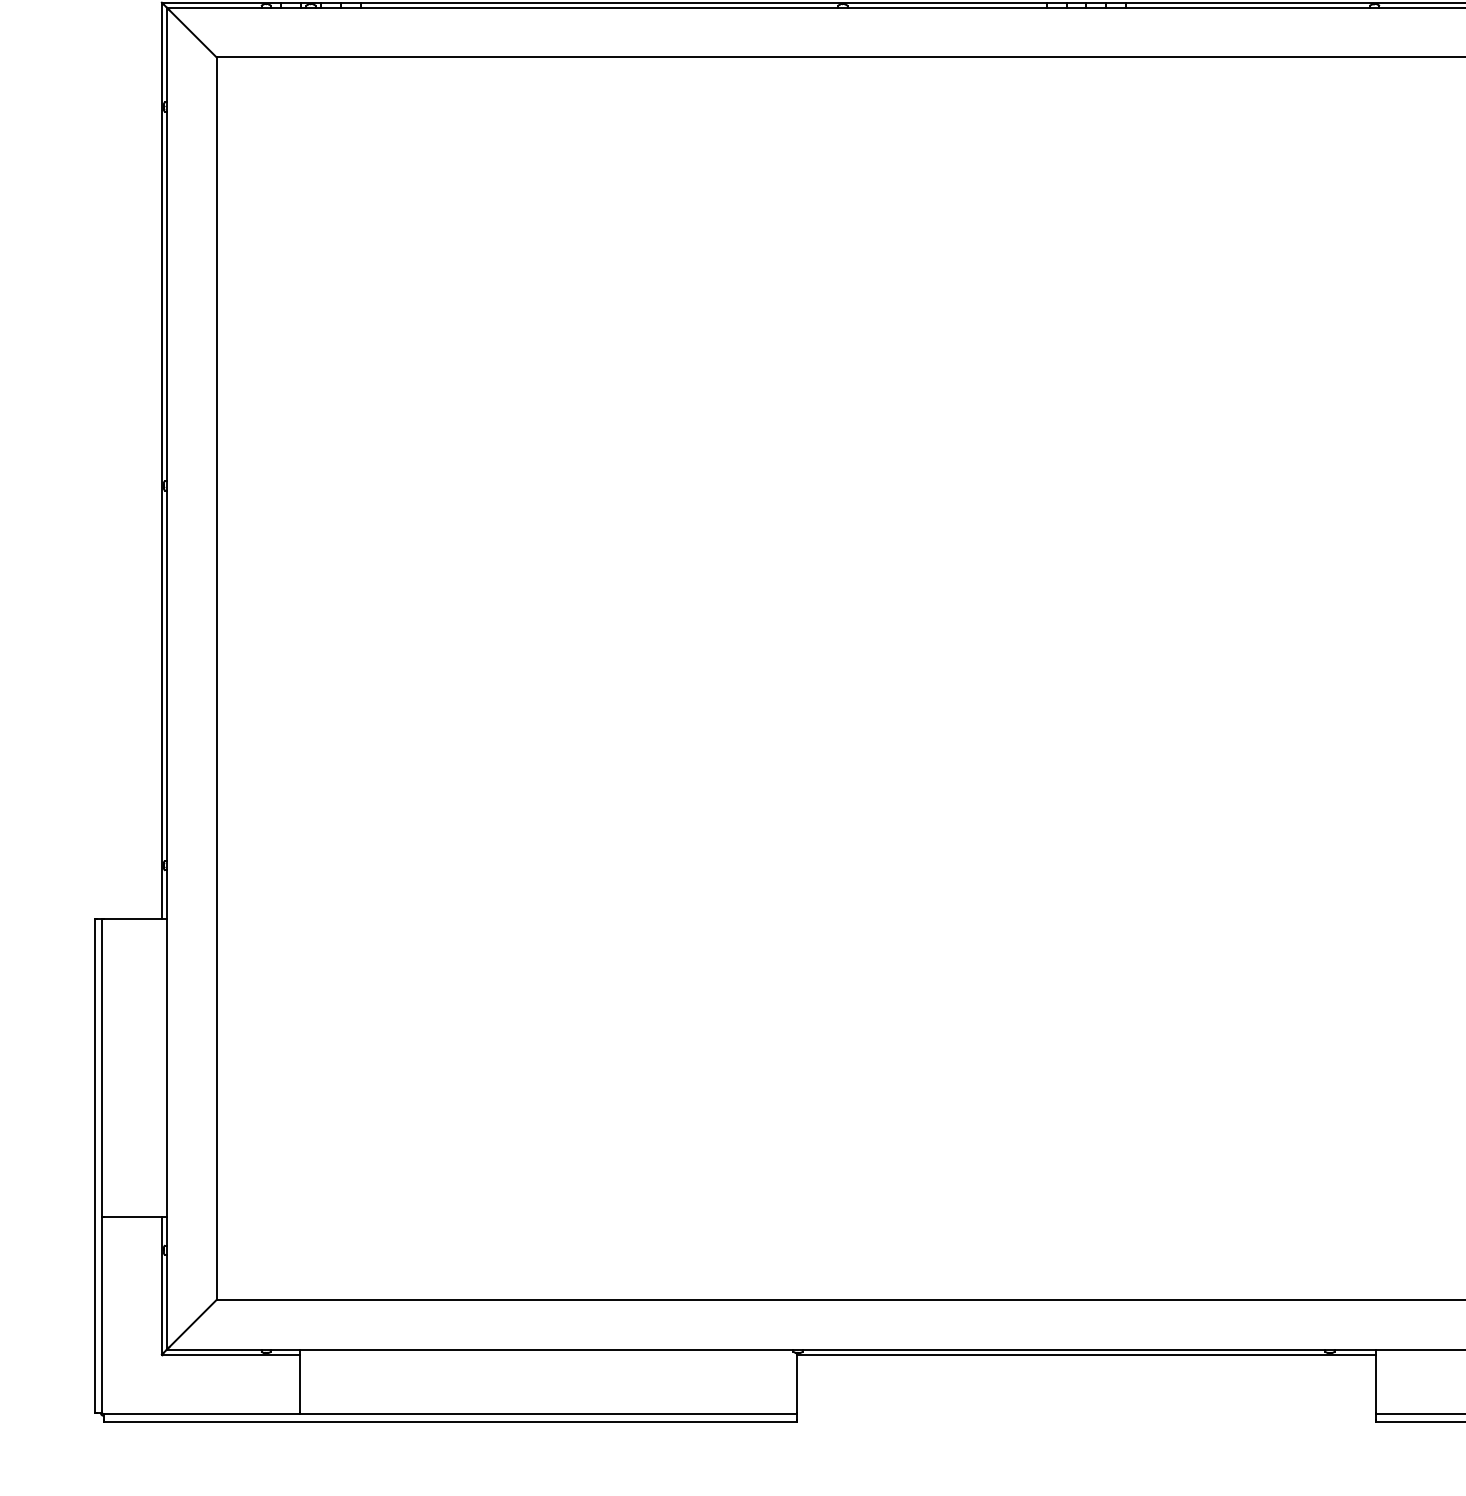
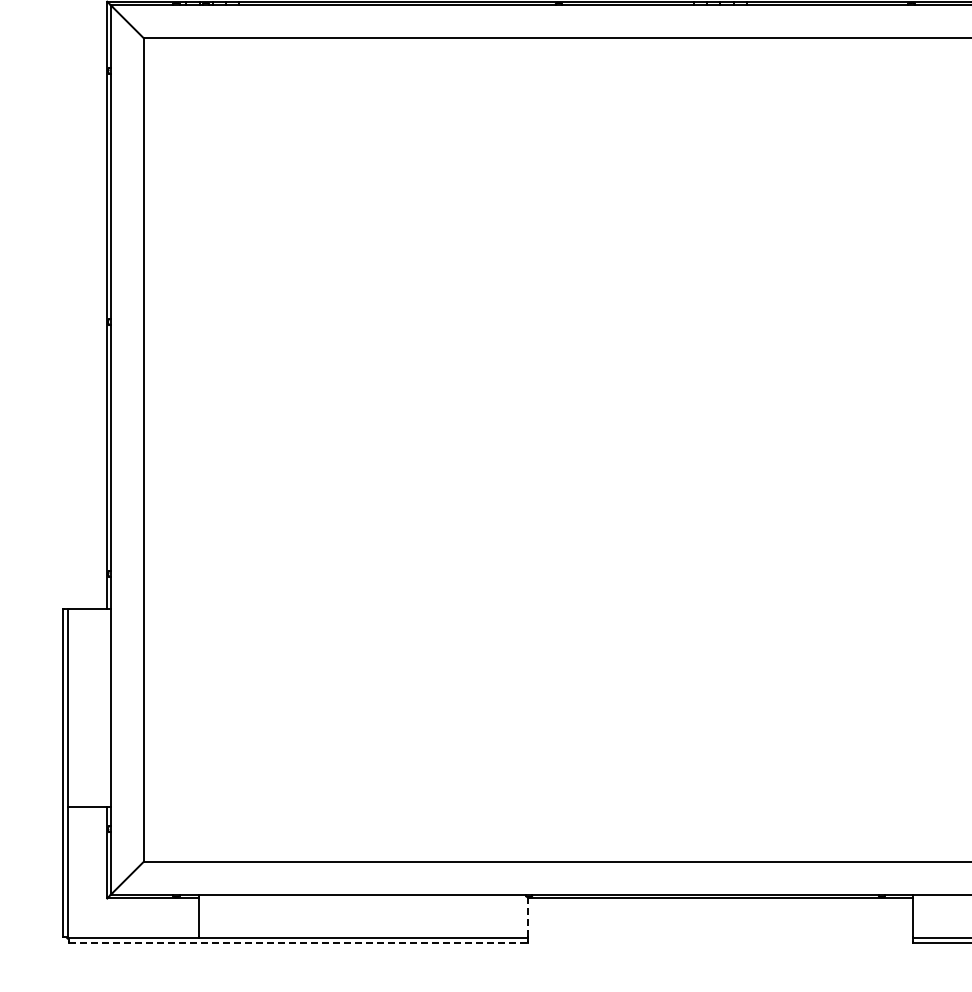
line: (797, 1383) -> (528, 917), solid -> dashed
line: (450, 1421) -> (298, 942), solid -> dashed

